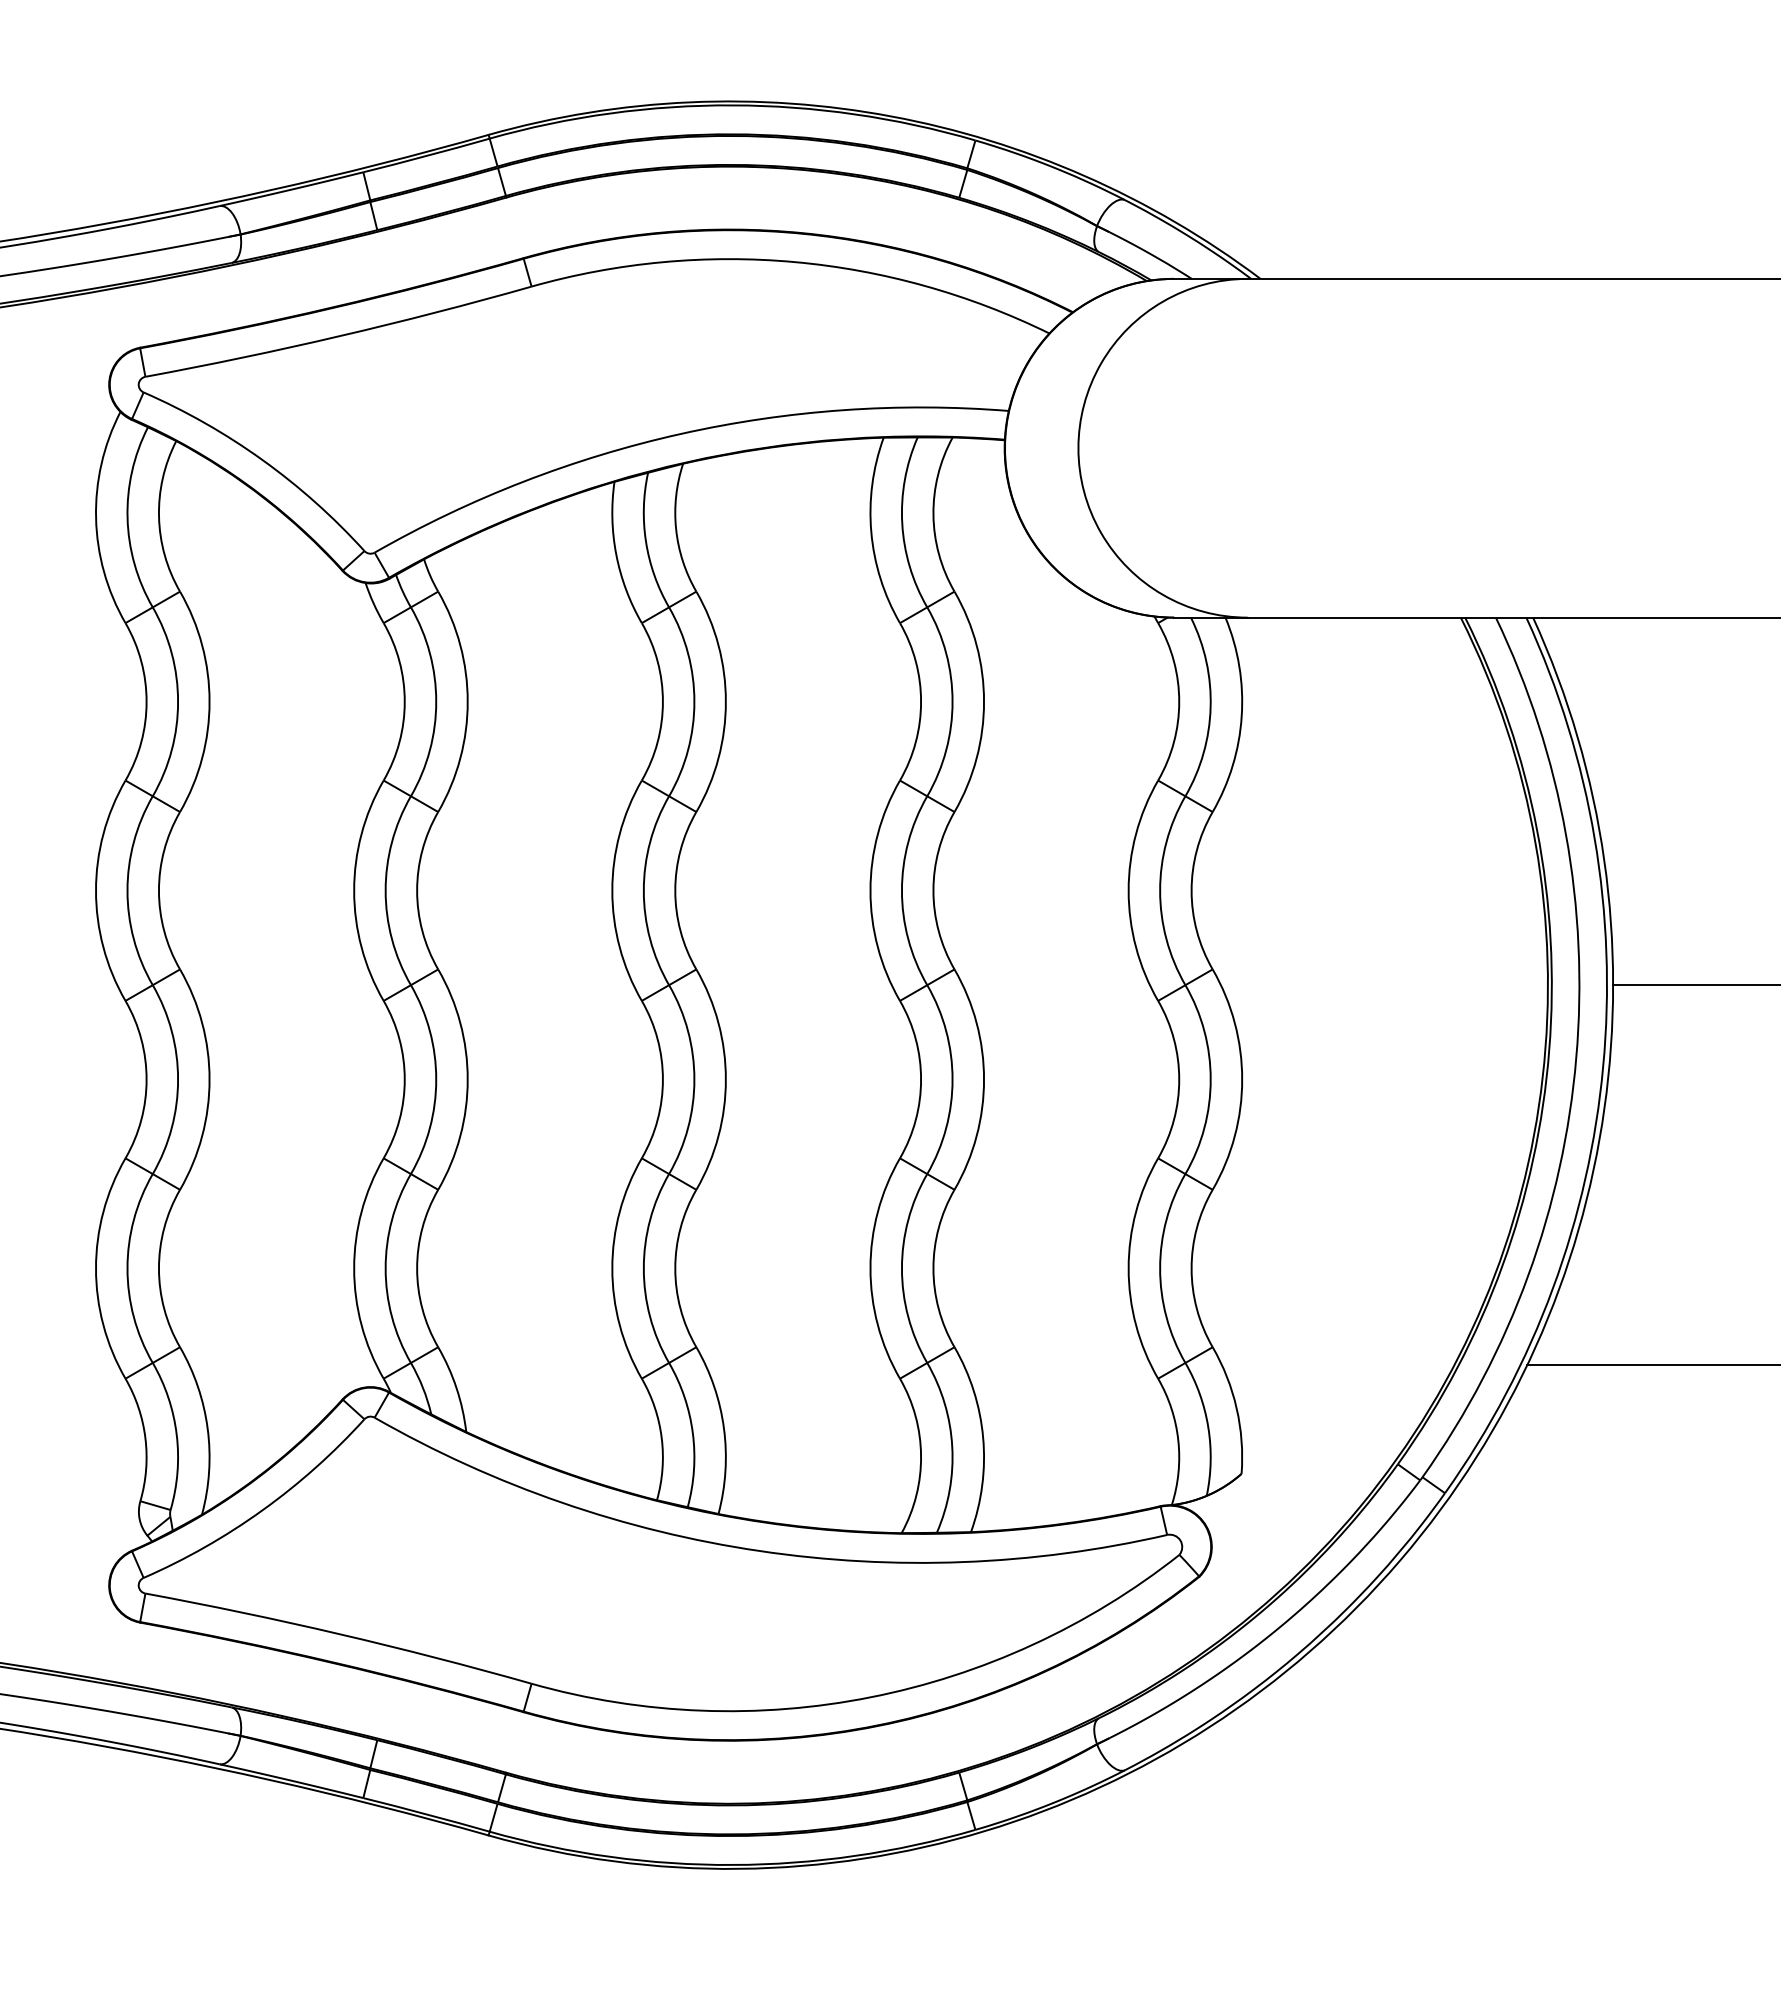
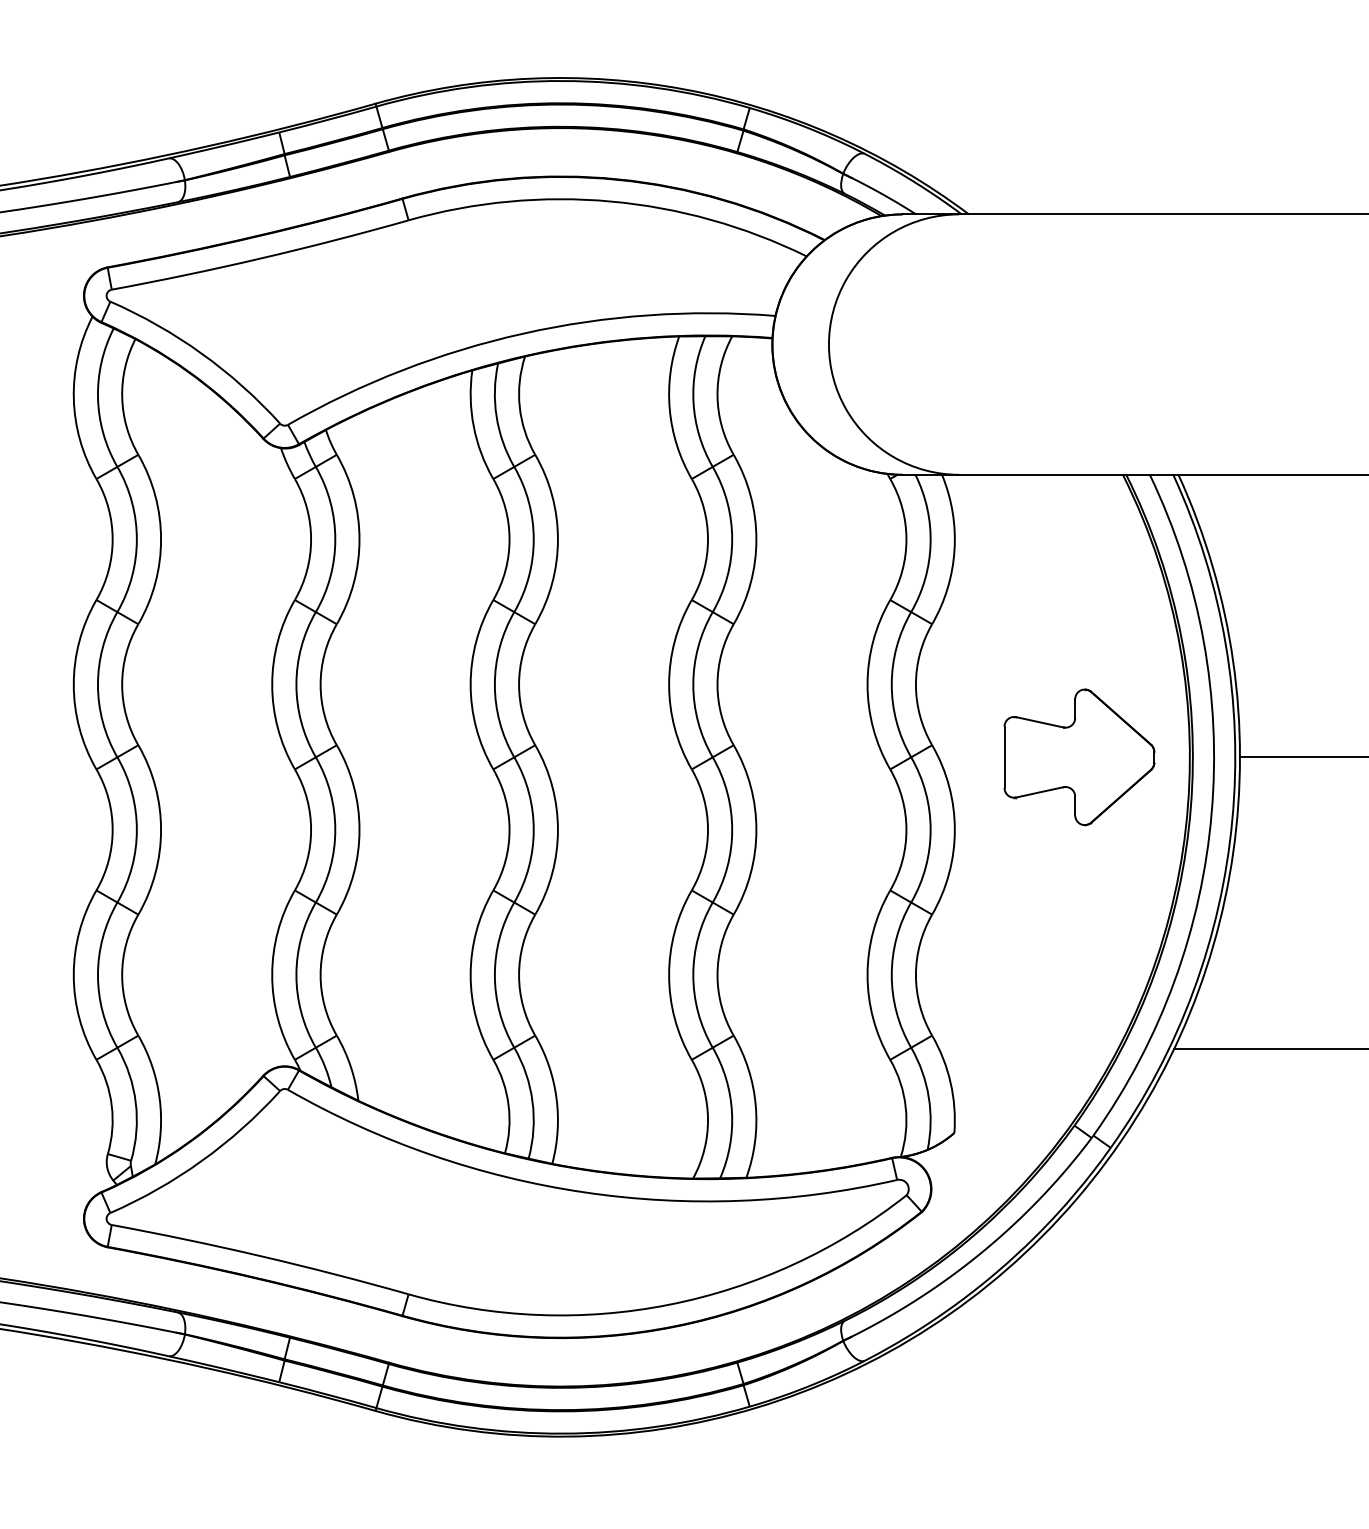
part: (1404, 985) -> (1079, 757), added

